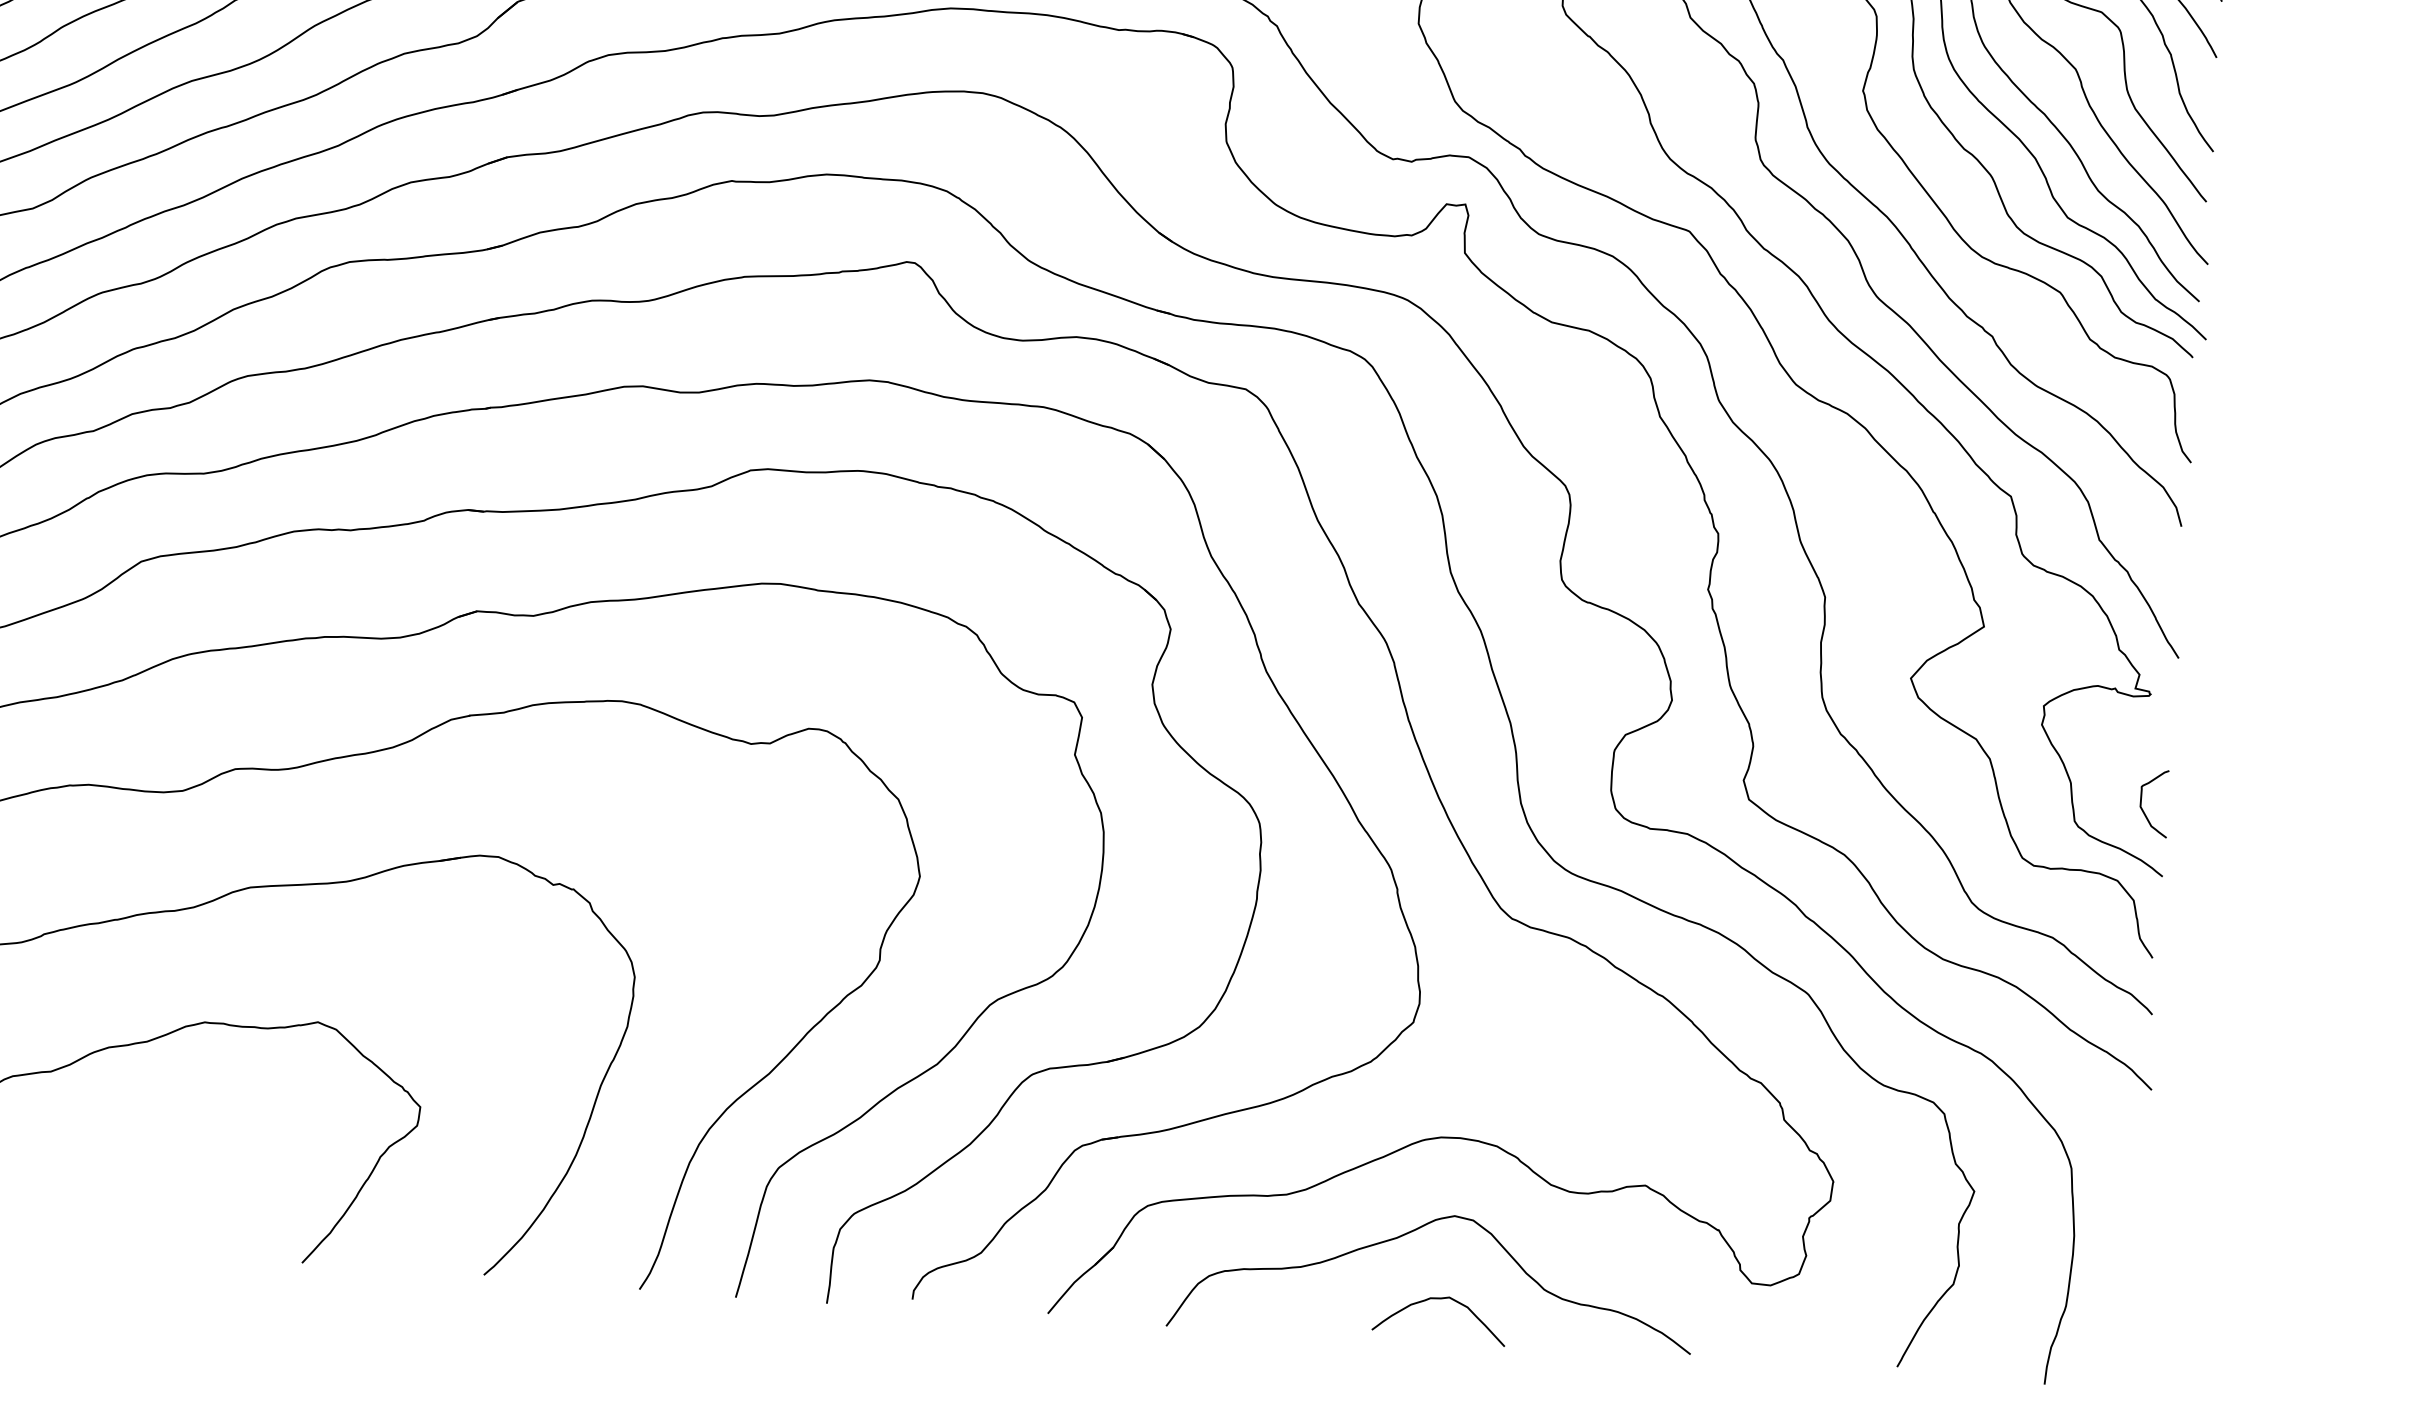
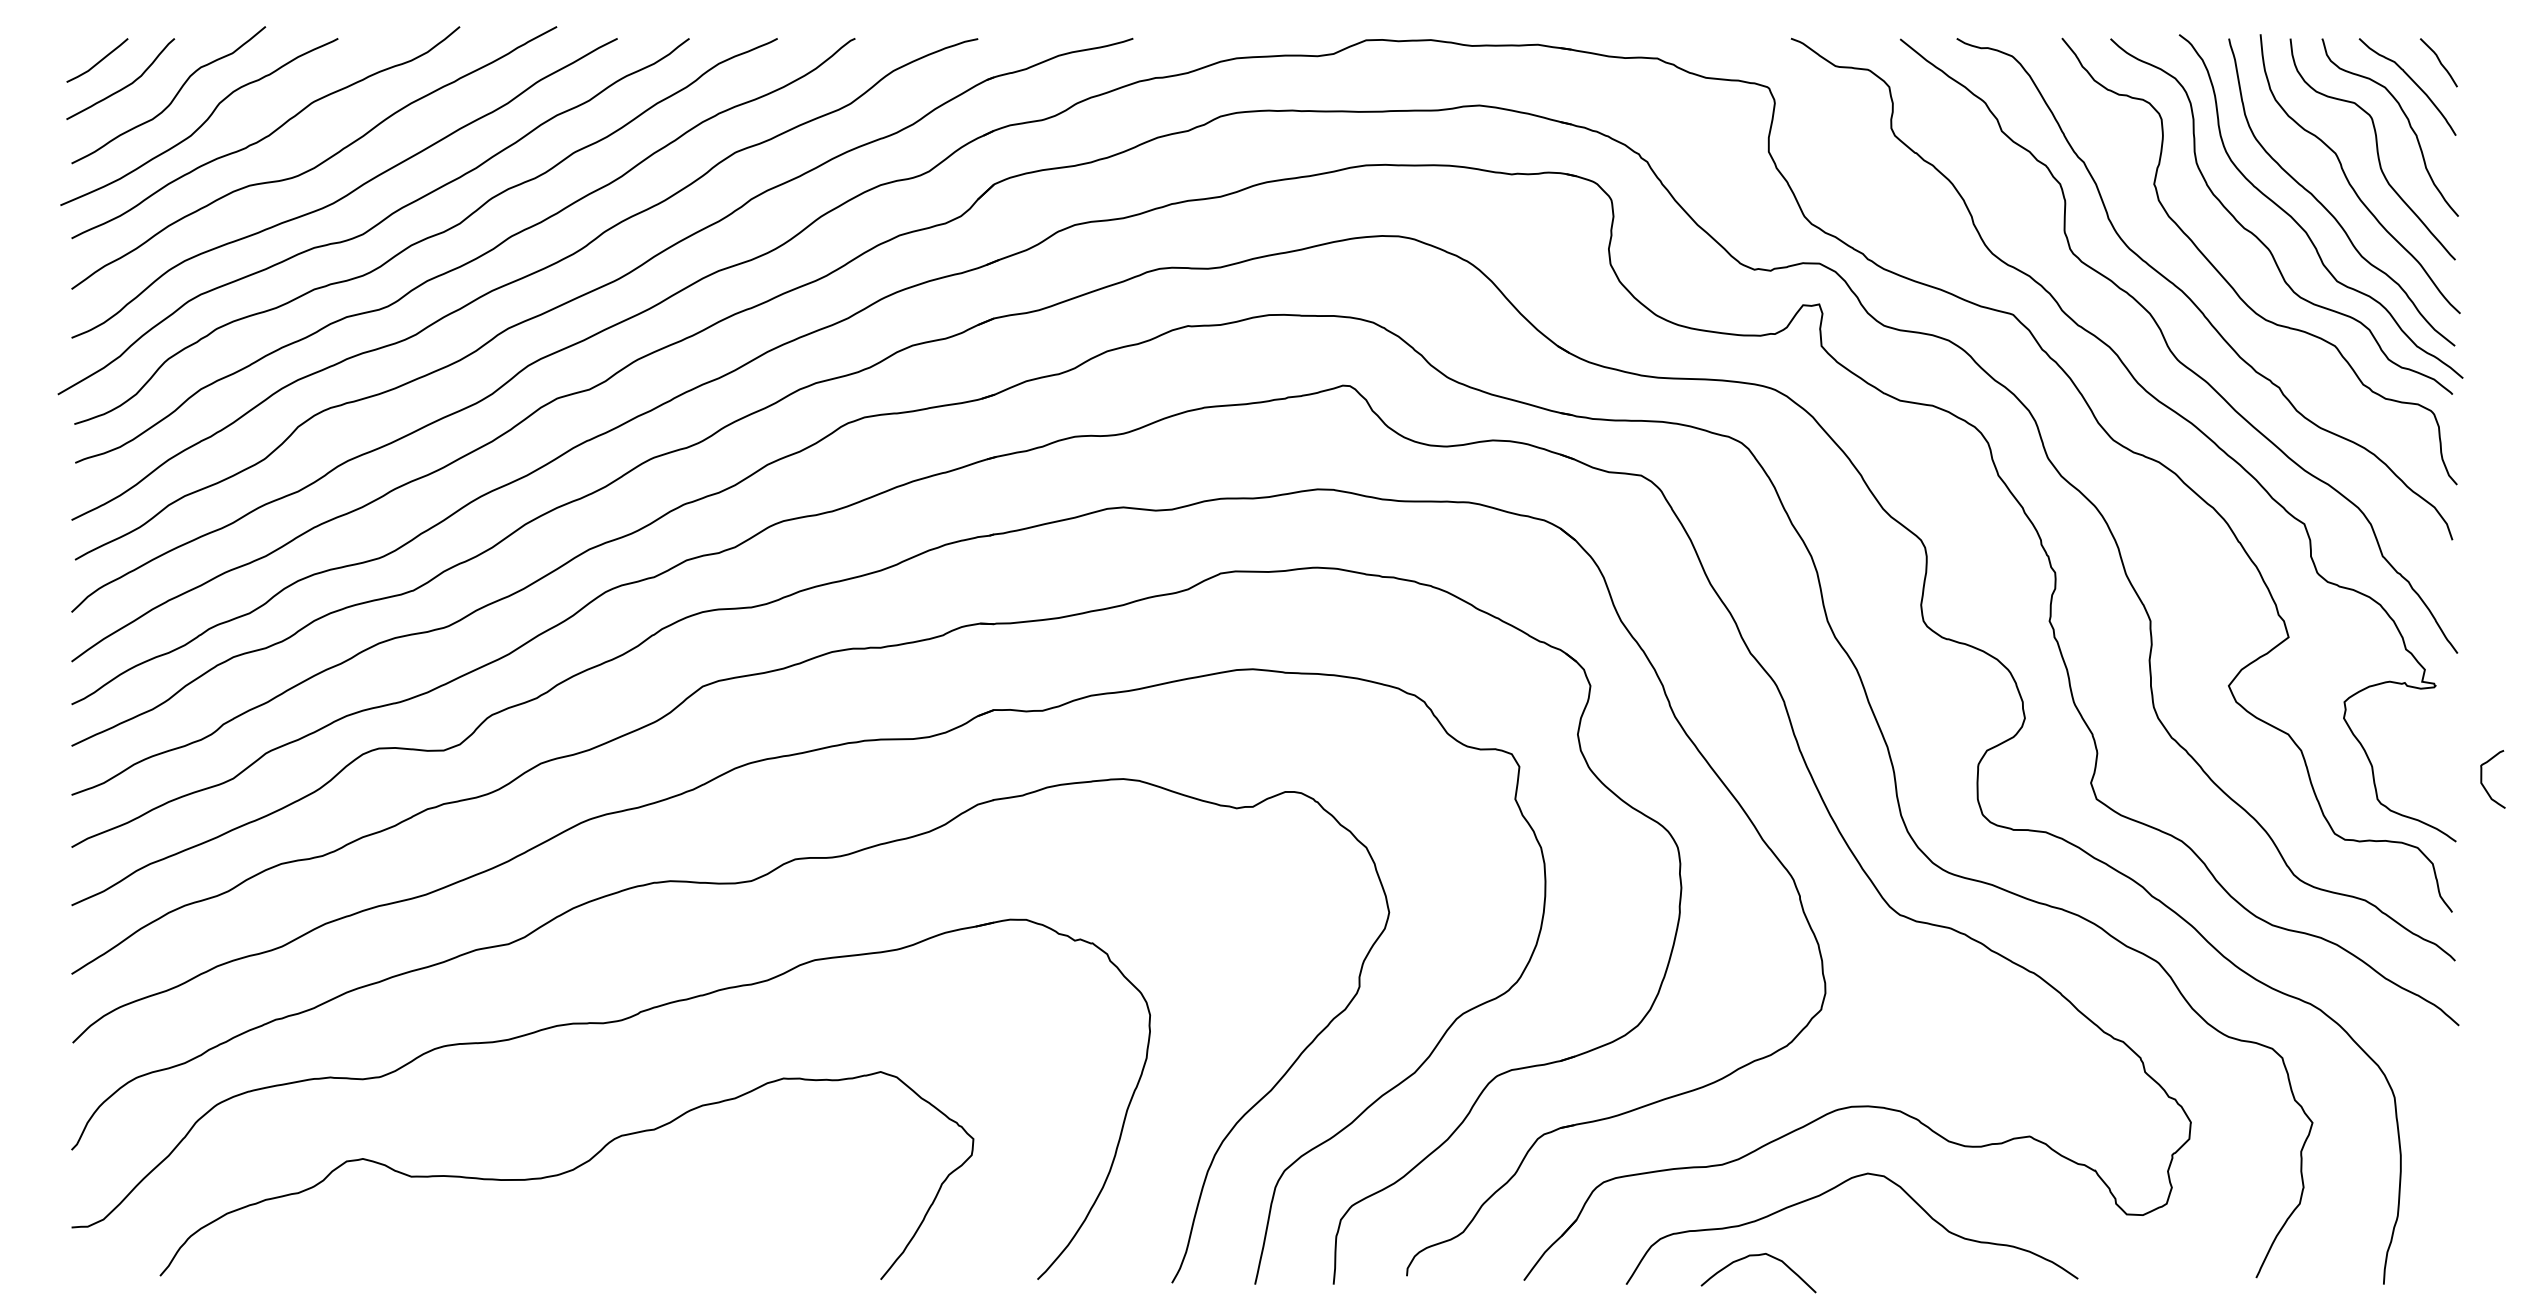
curve: (2142, 802) -> (2482, 779), moved
curve: (1438, 1299) -> (1756, 1256), moved

